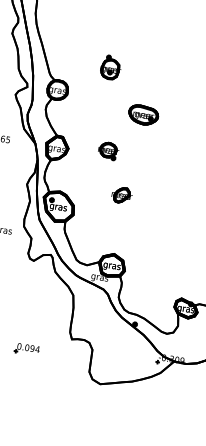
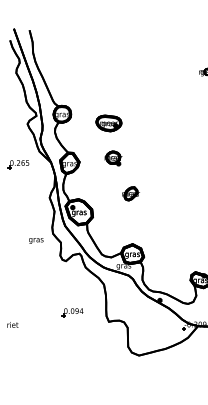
part: (110, 66) -> (103, 87), removed
part: (142, 115) -> (108, 123), moved
part: (26, 349) -> (72, 312), moved

